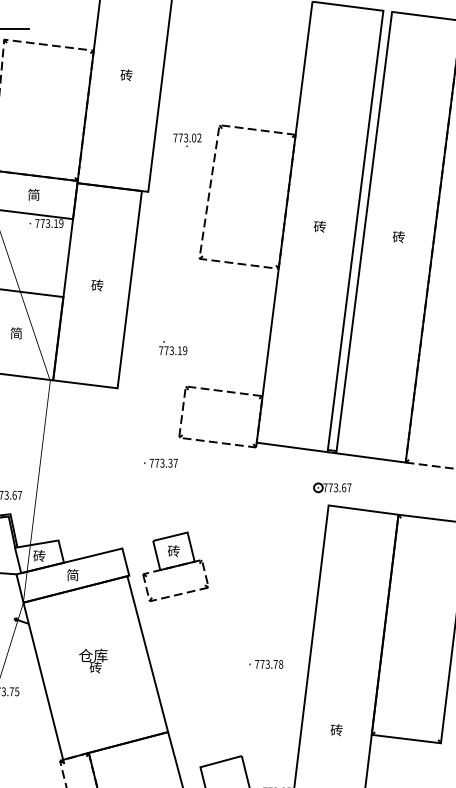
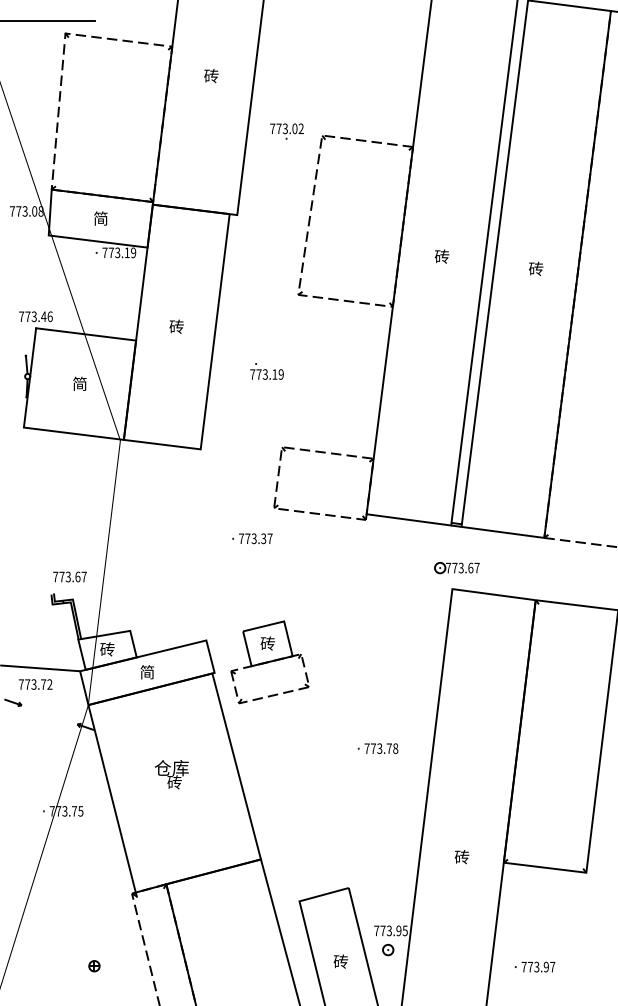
text: (187, 140) -> (286, 131), moved
text: (172, 348) -> (266, 371), moved
text: (265, 664) -> (377, 748), moved

